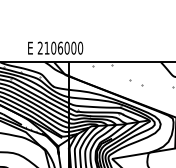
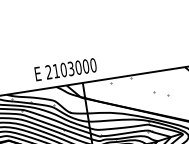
text: (60, 47) -> (71, 68), 2106000 -> 2103000

